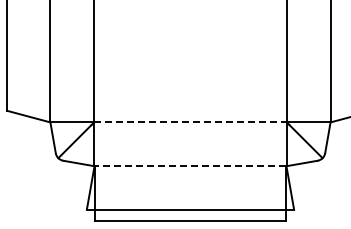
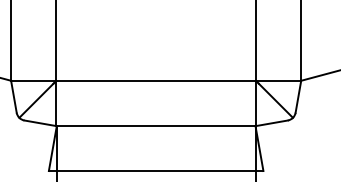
line: (190, 122) -> (156, 80), dashed -> solid
line: (189, 166) -> (155, 126), dashed -> solid

